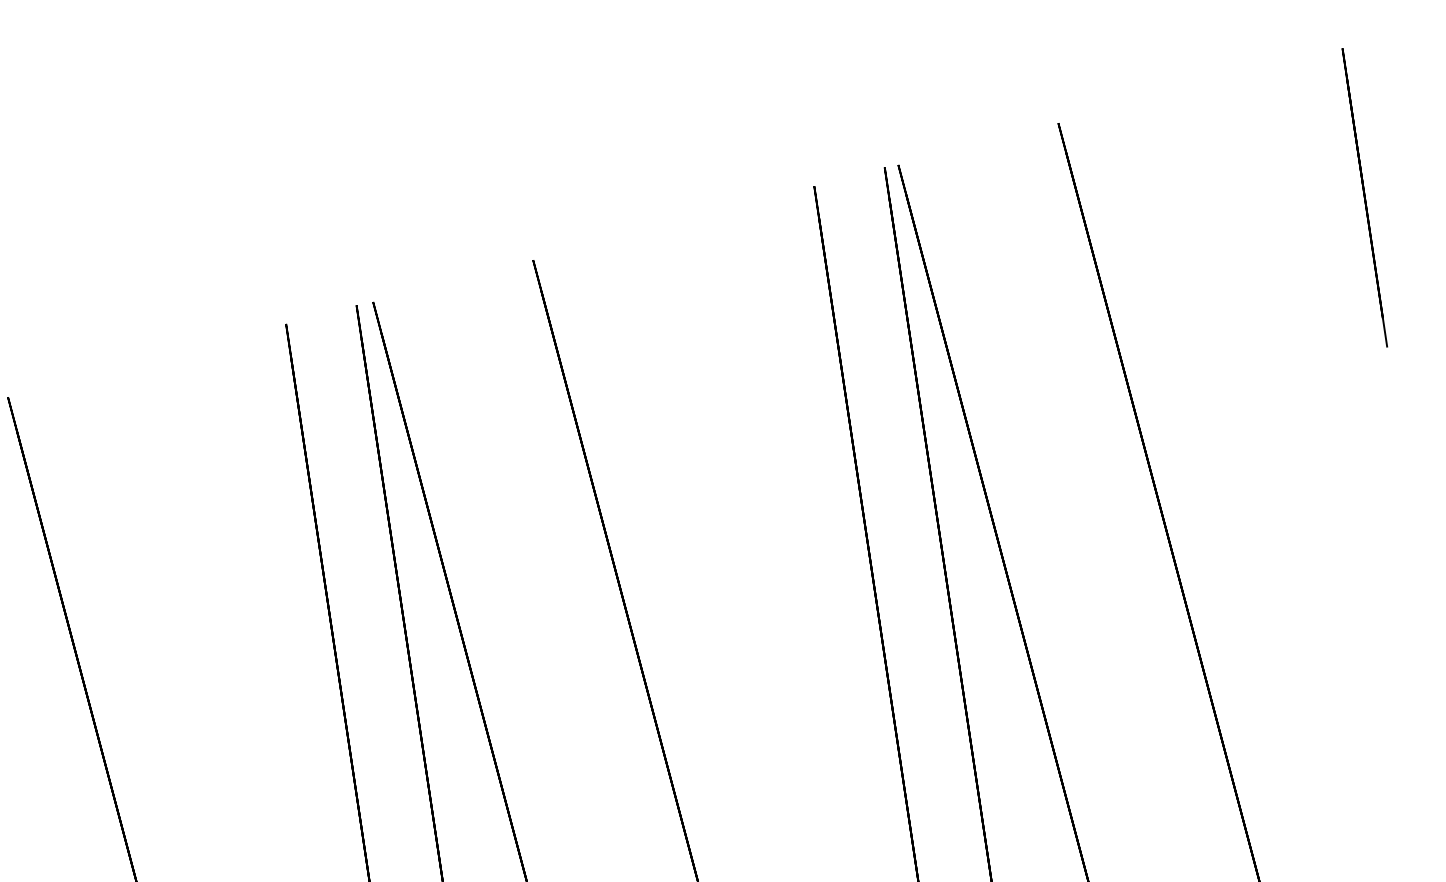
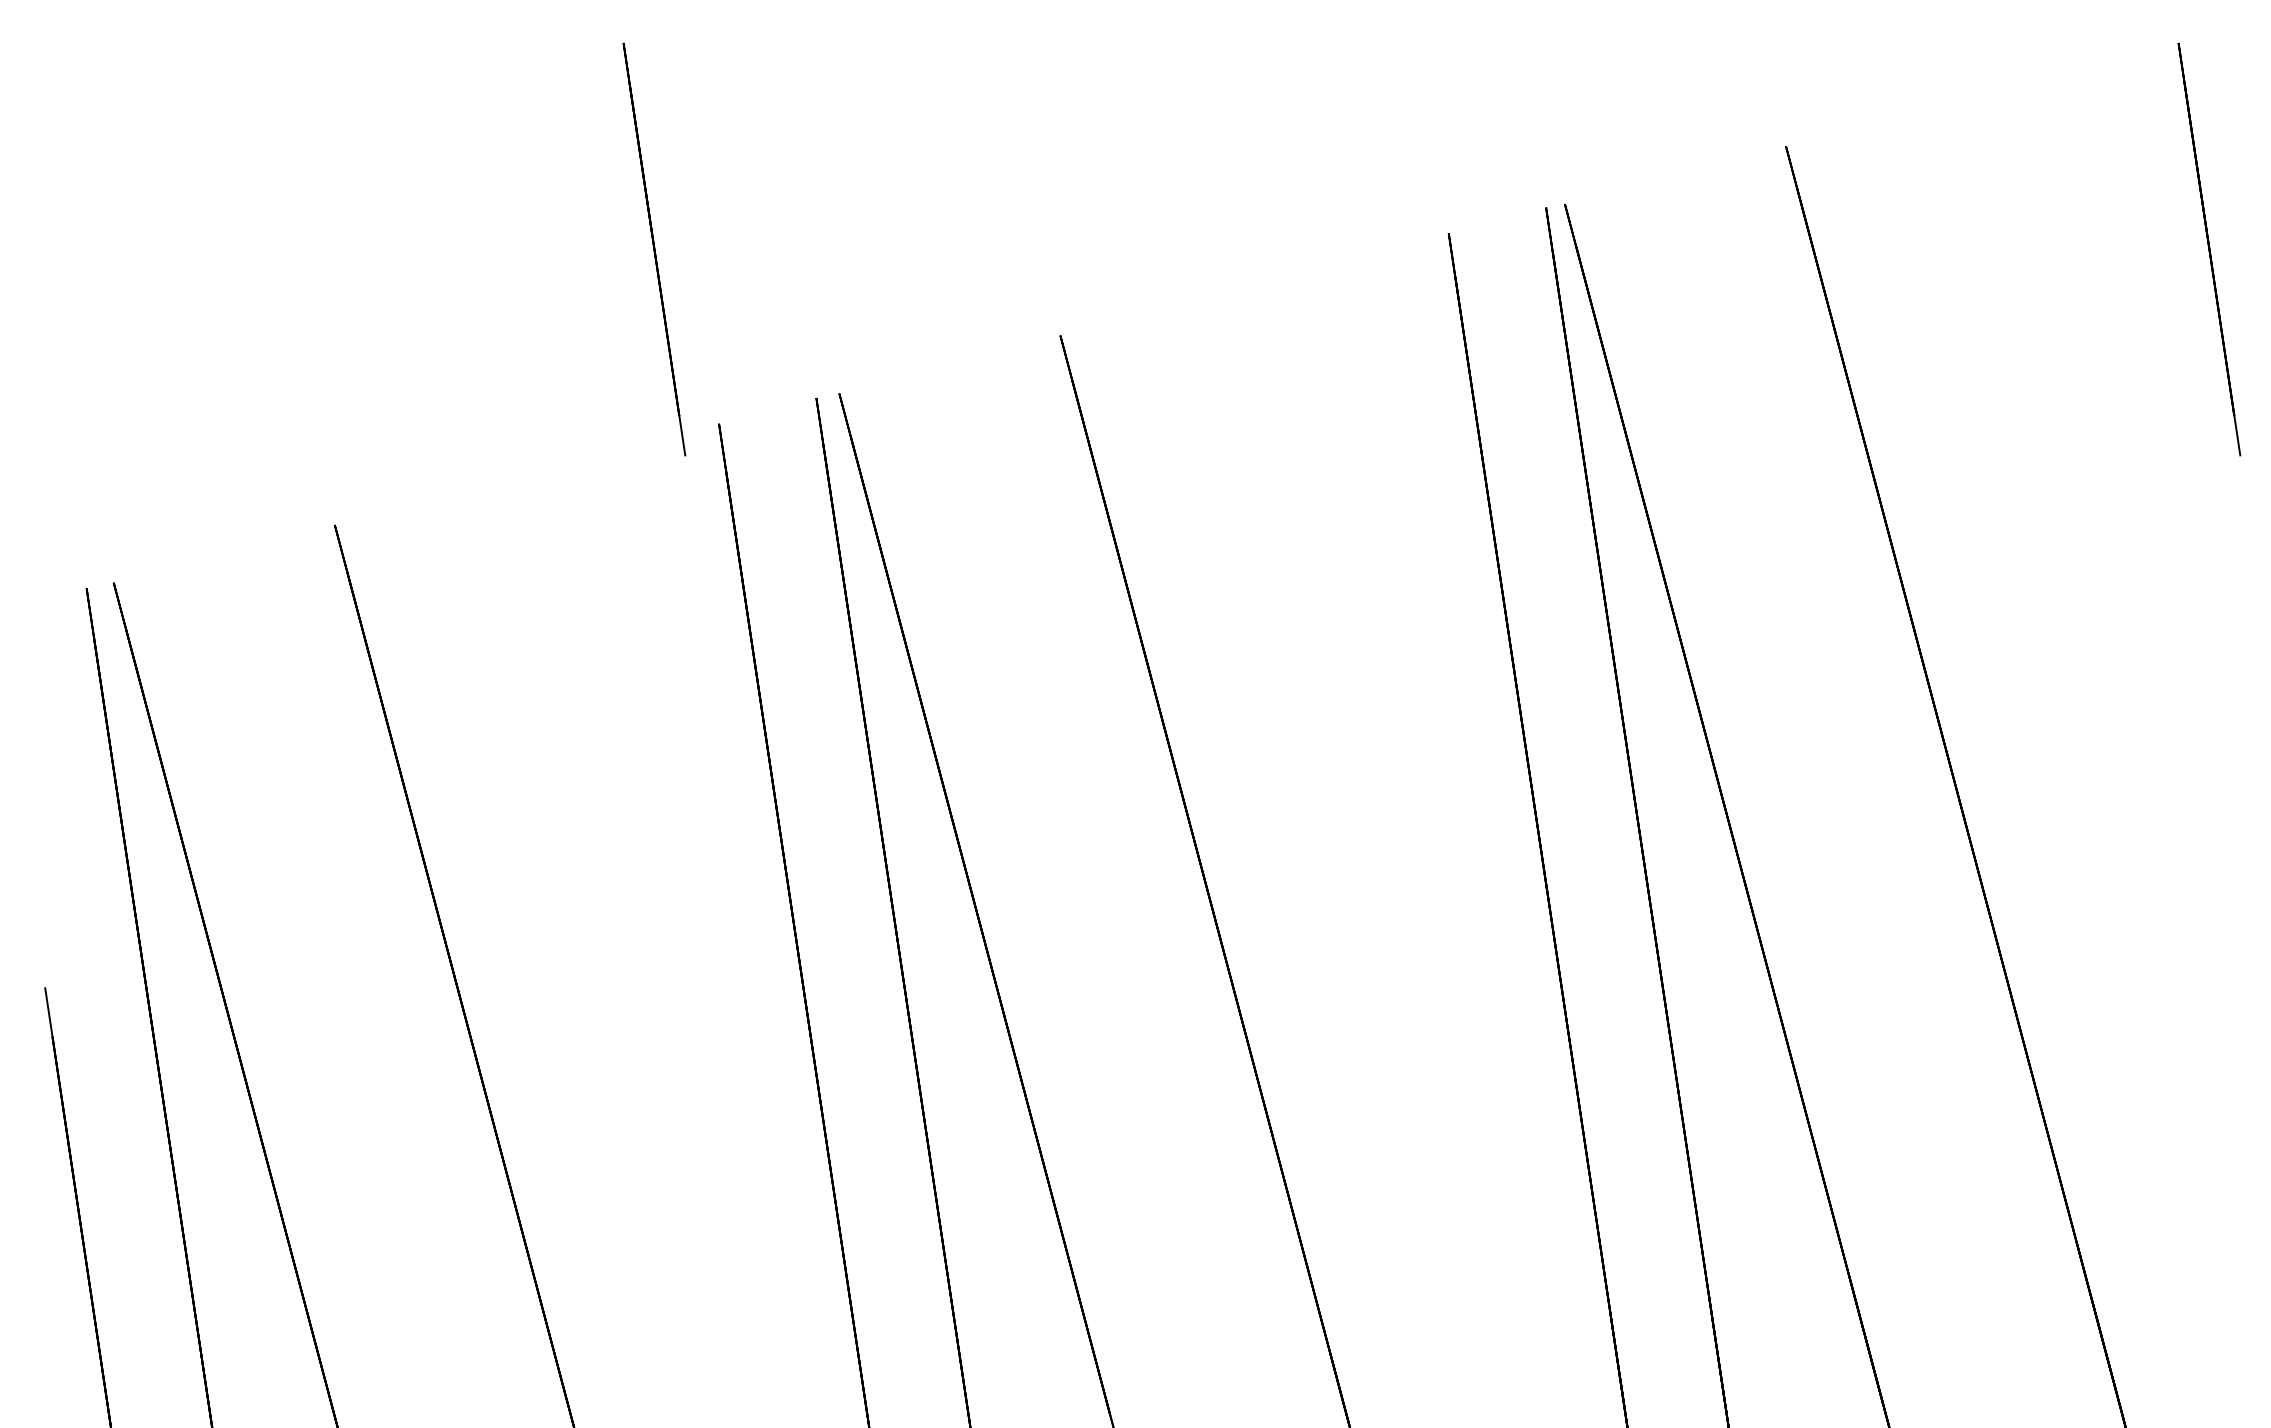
line: (239, 197) -> (654, 249), added

